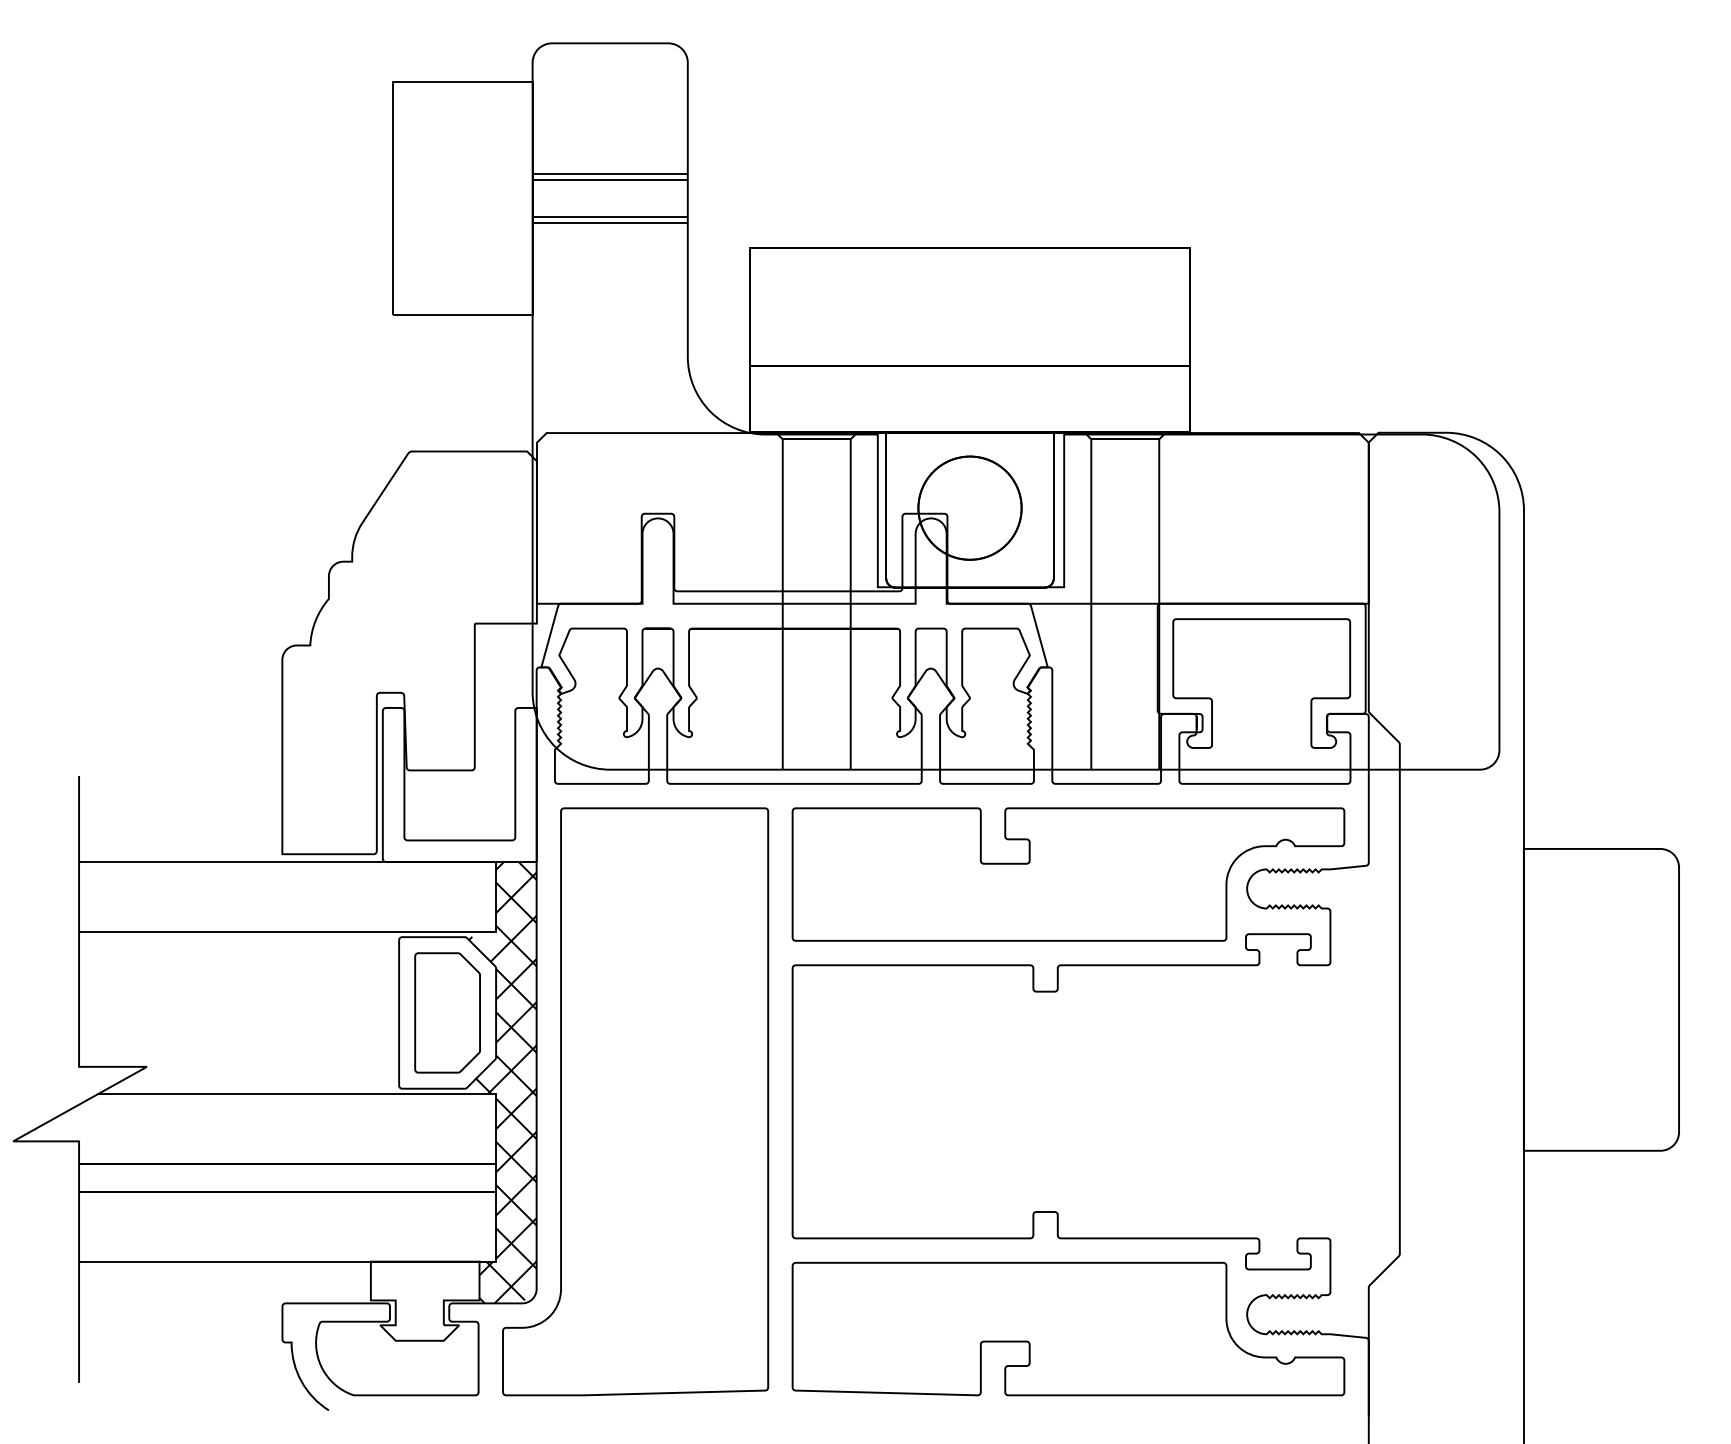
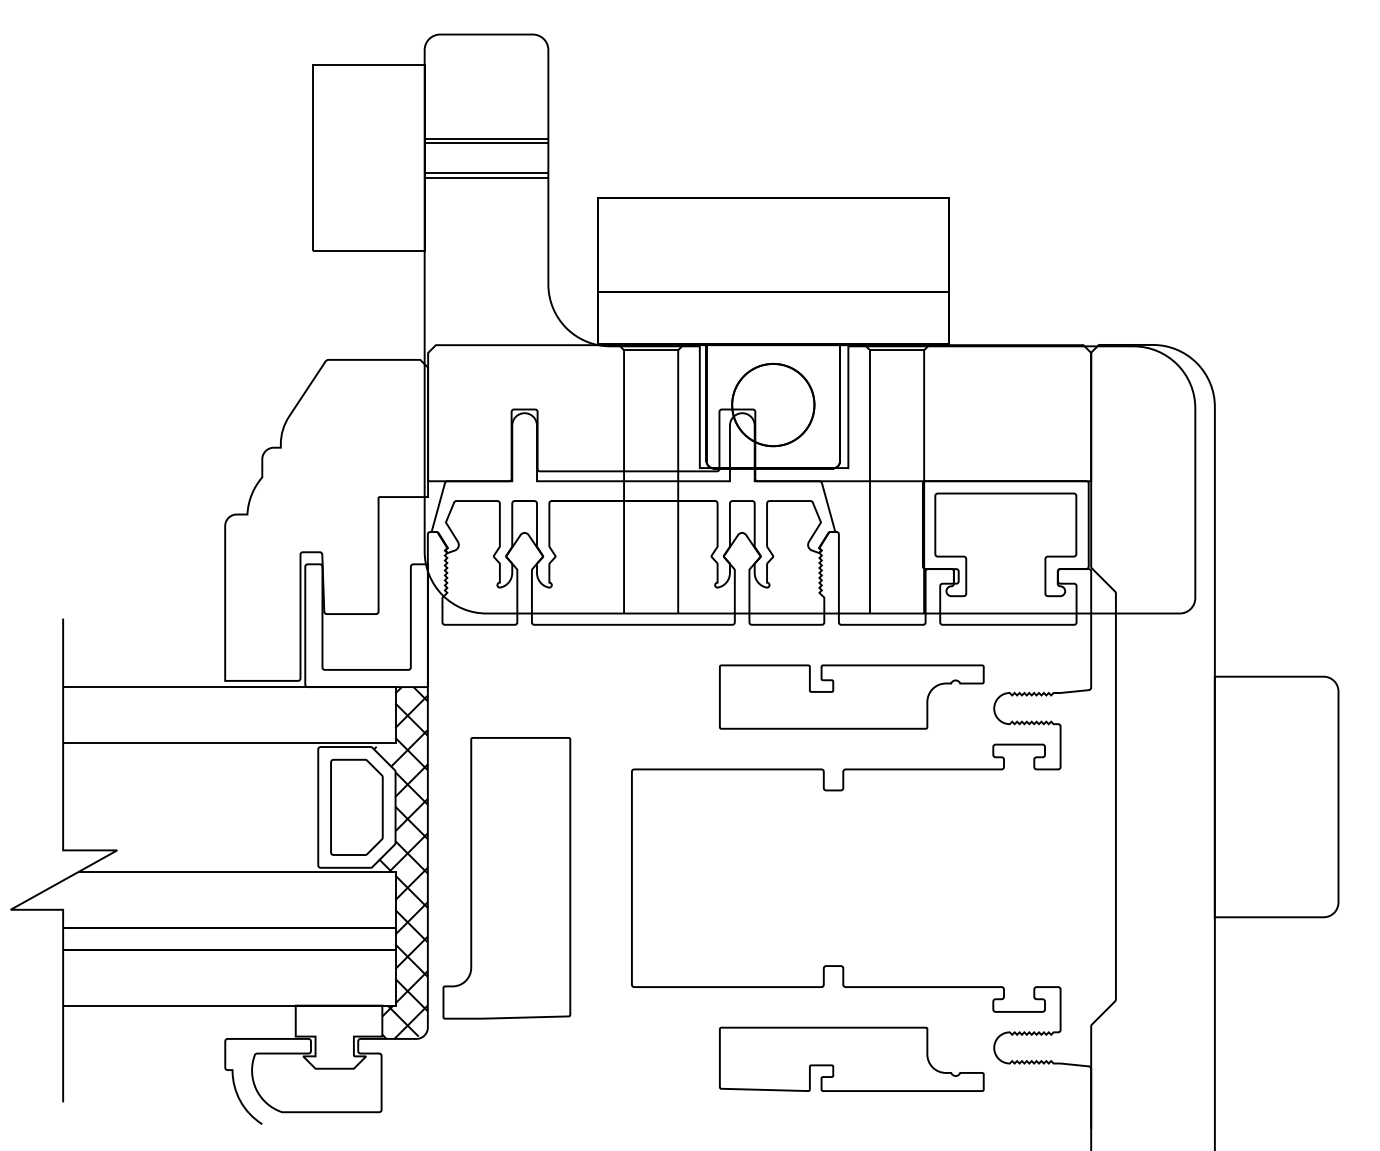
part: (1068, 874) -> (851, 697), size x0.6
part: (635, 1101) -> (506, 877), size x0.6
part: (1068, 1328) -> (851, 1058), size x0.6

